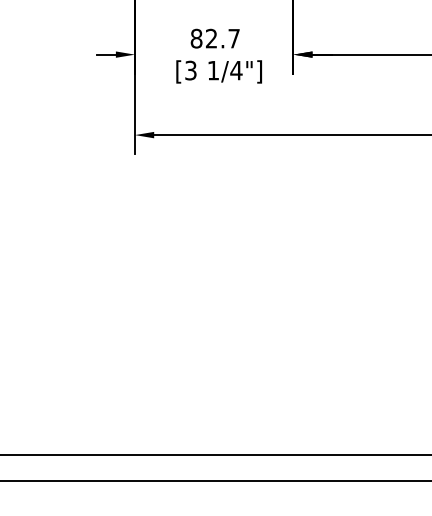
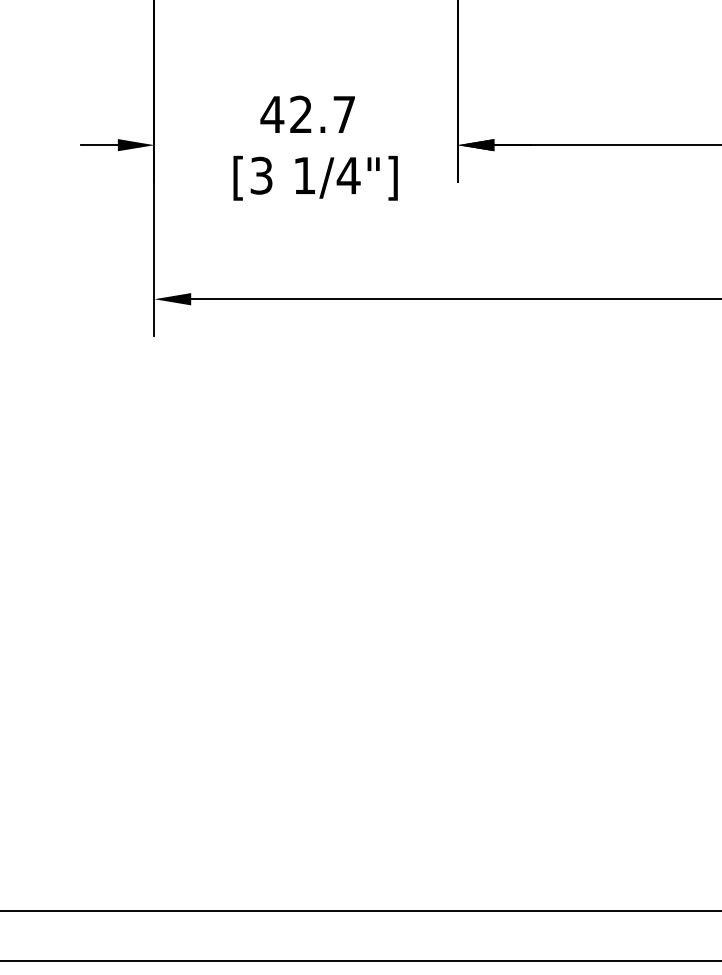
text: (196, 38) -> (272, 114), 82.7 -> 42.7

